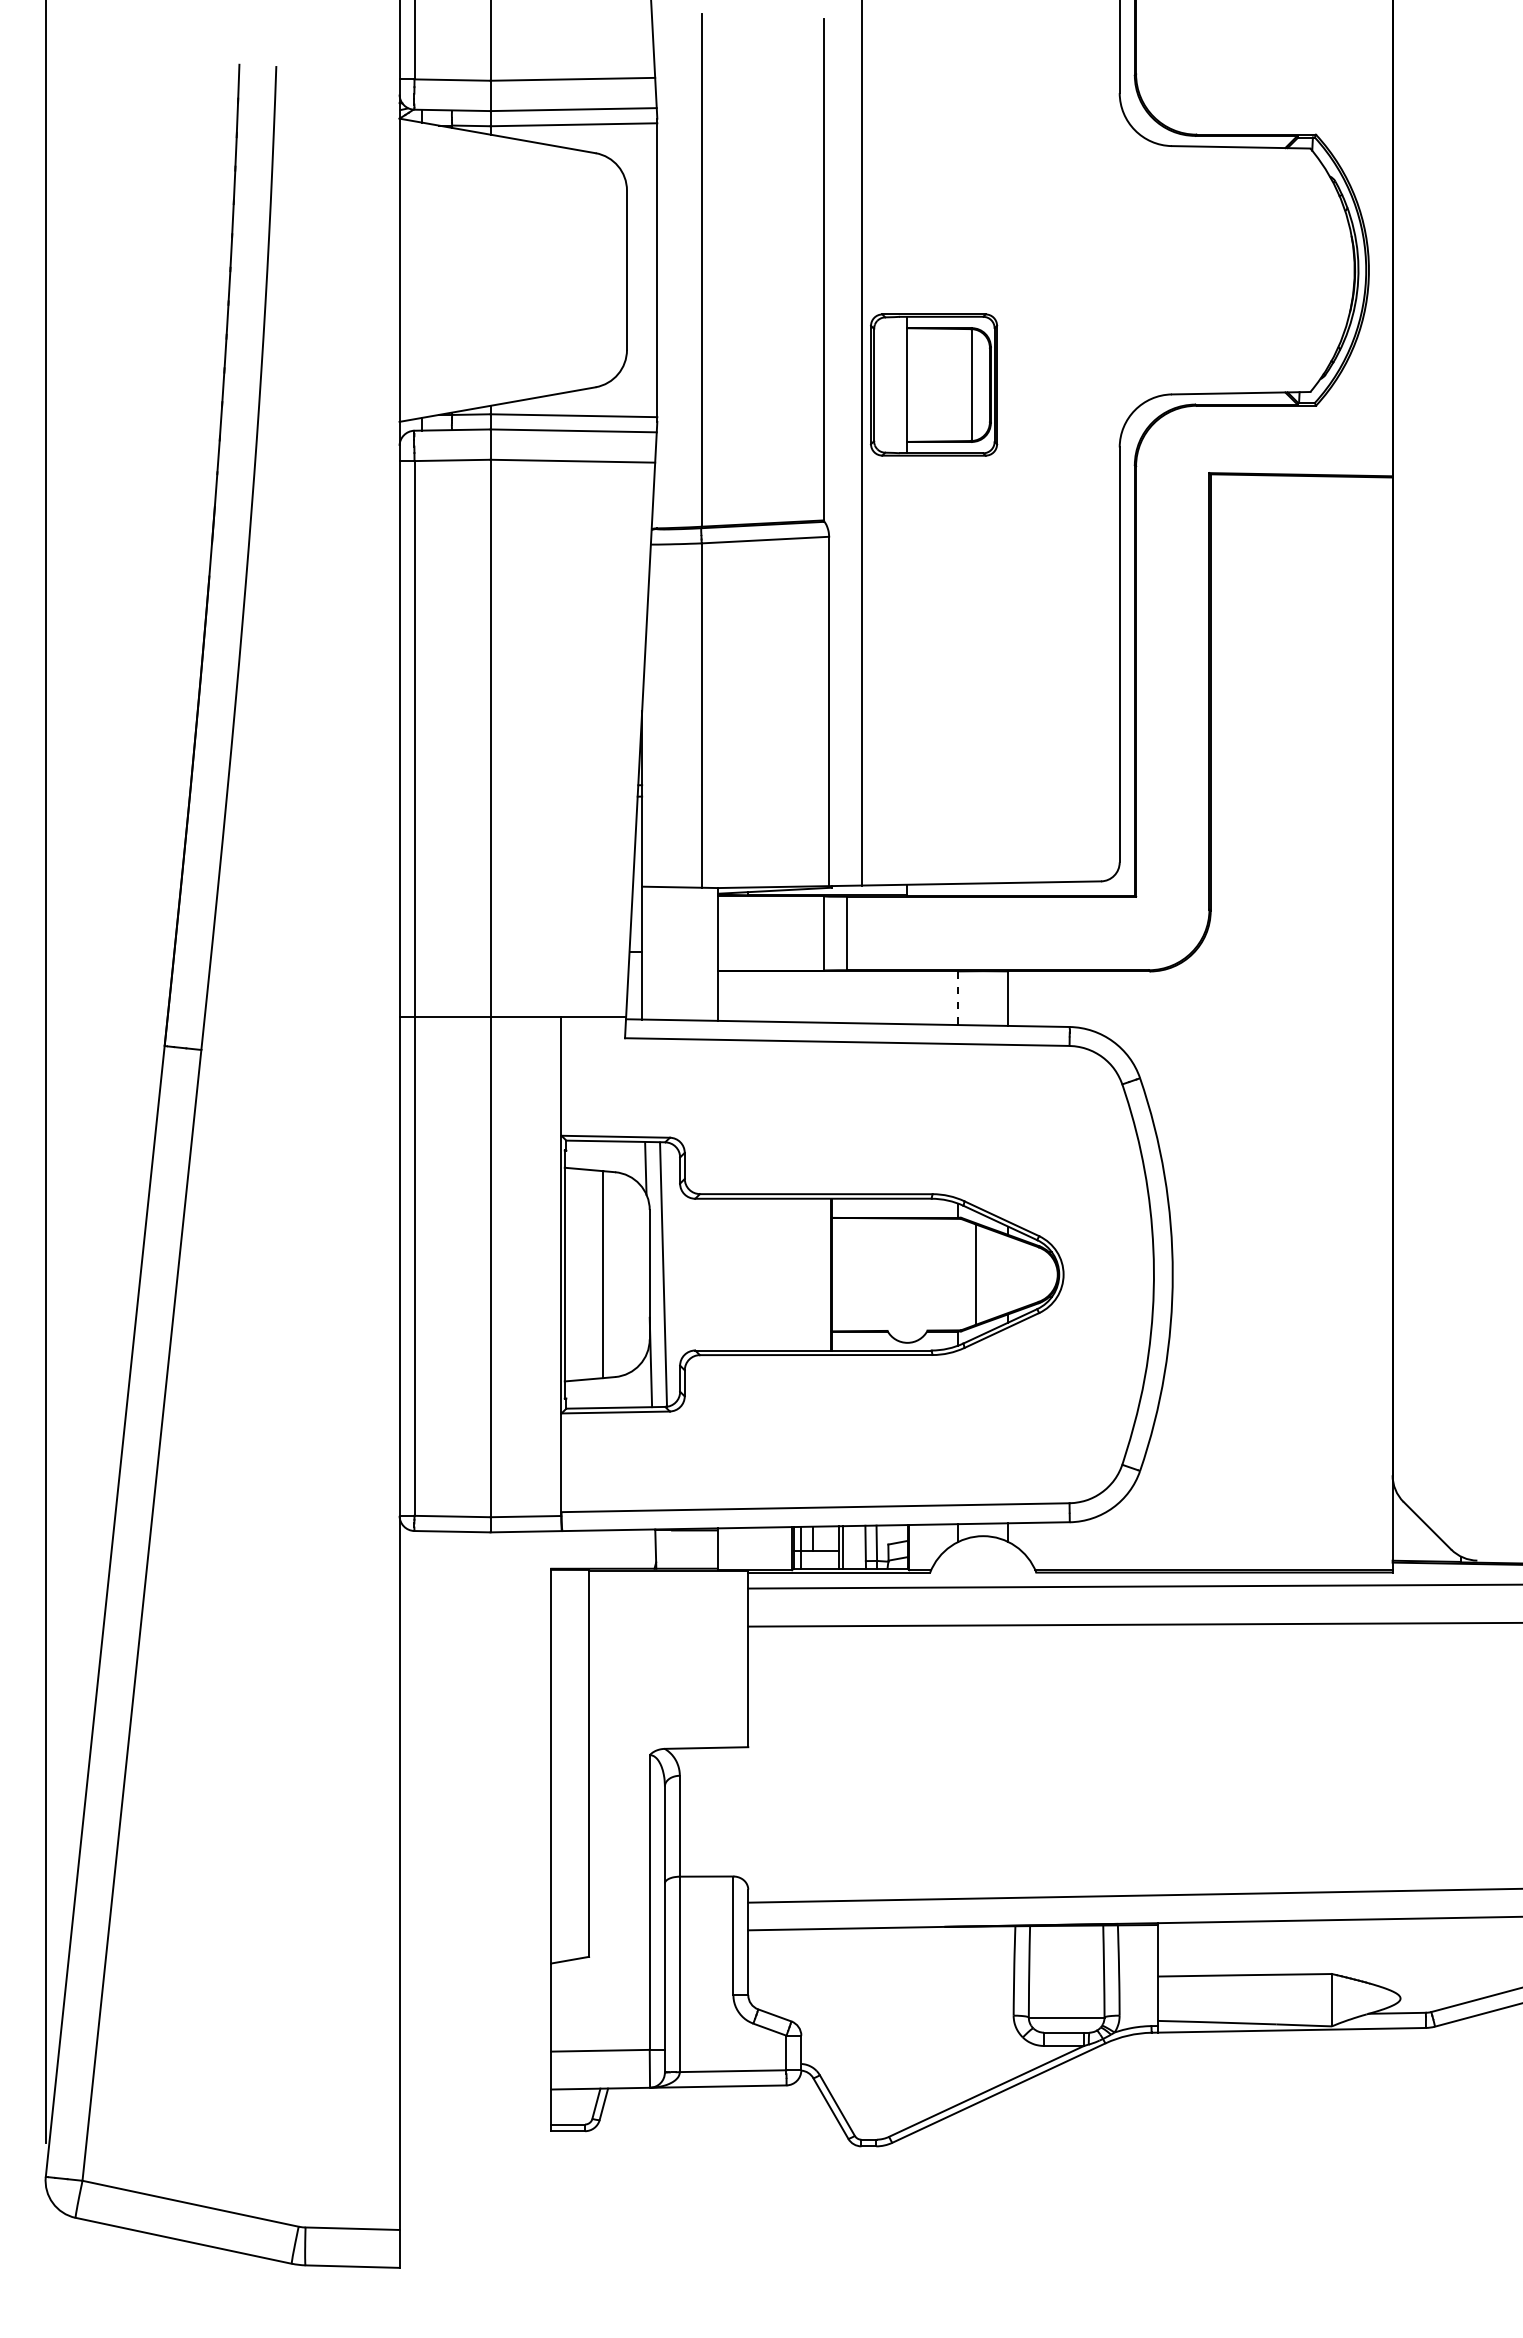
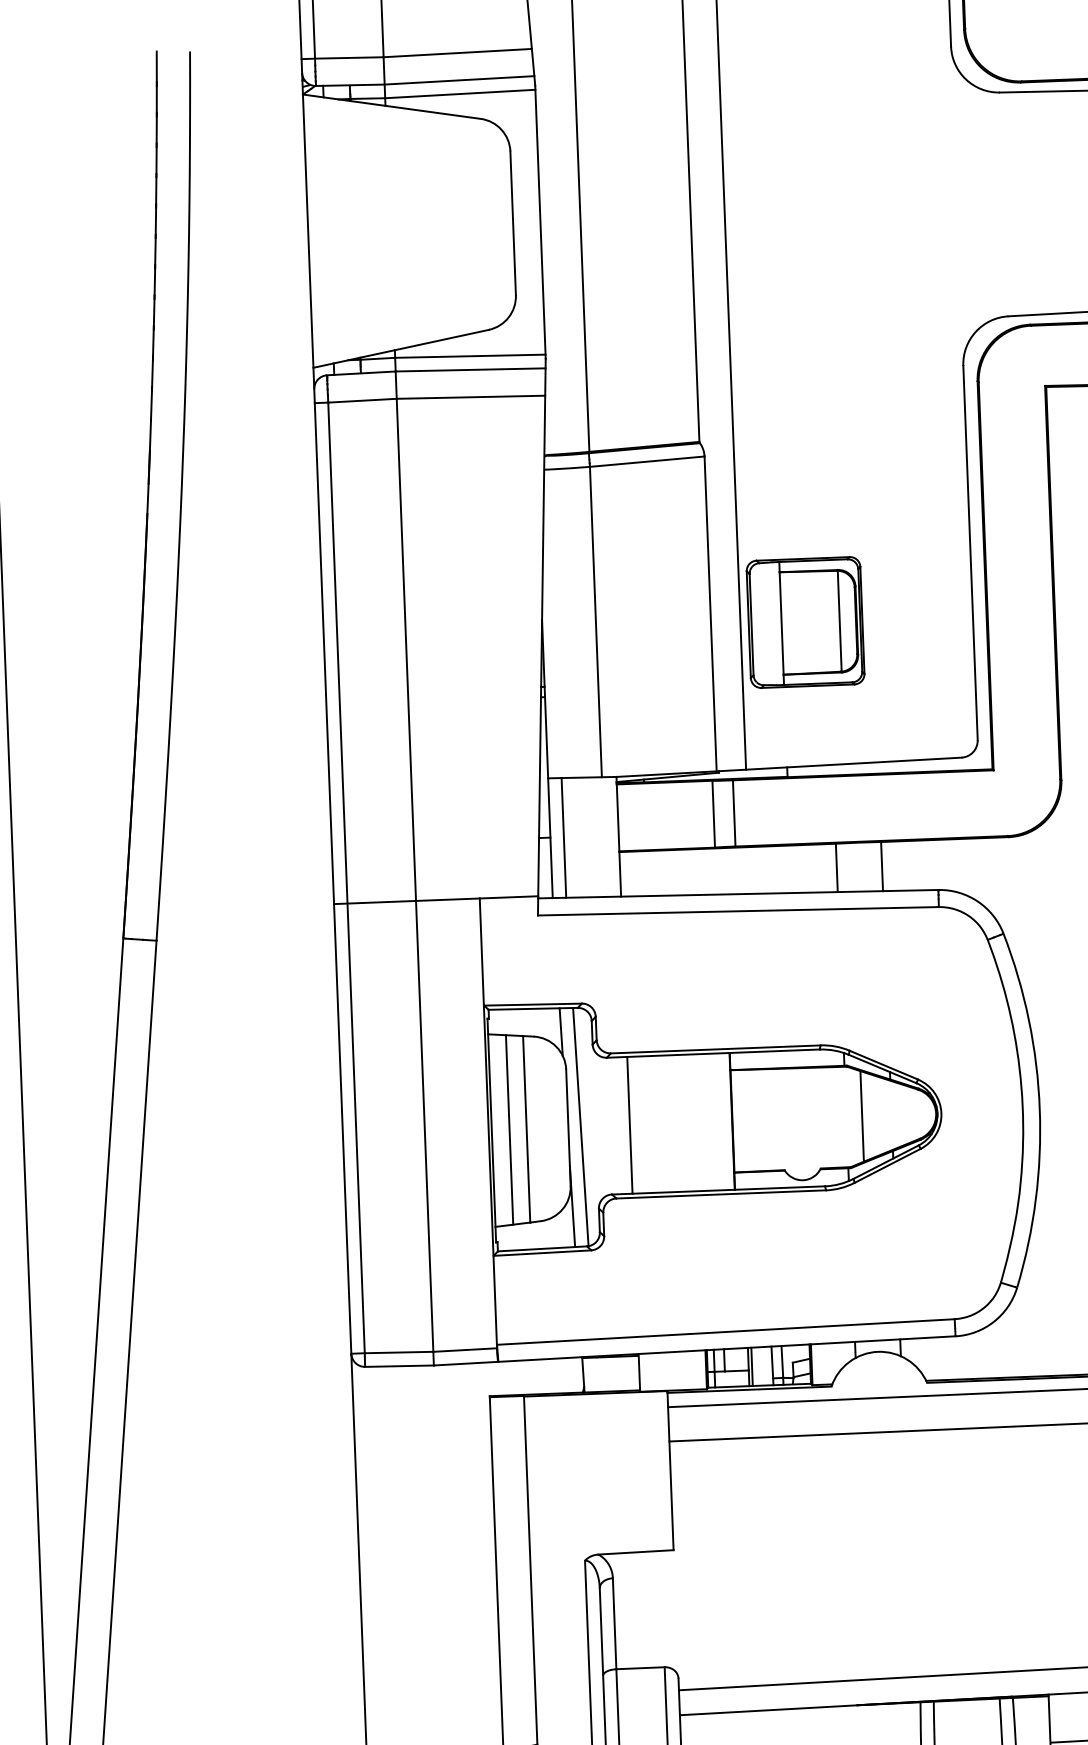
part: (934, 384) -> (806, 622), moved
line: (657, 953) -> (564, 838), added
line: (958, 998) -> (837, 868), dashed -> solid
line: (584, 1274) -> (509, 1129), added
line: (717, 1274) -> (629, 1125), added

